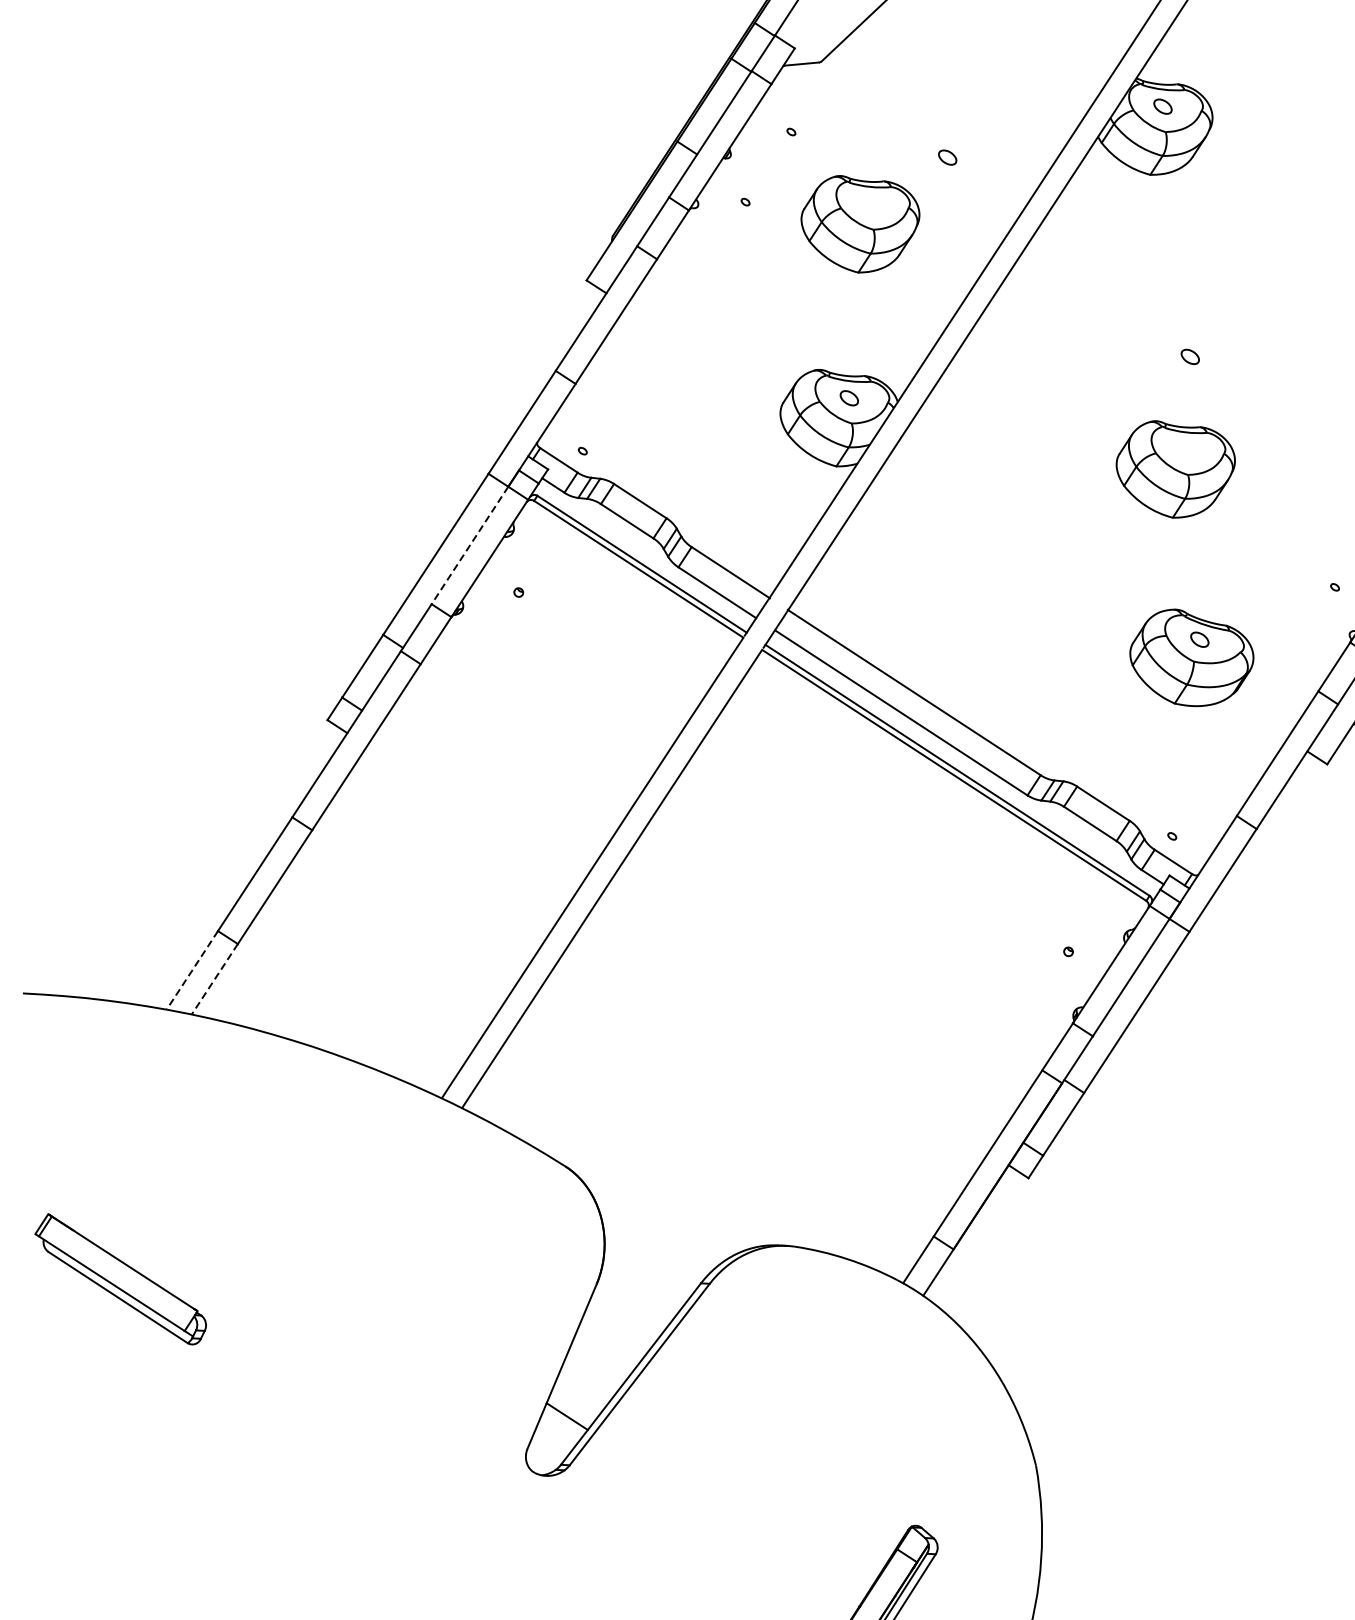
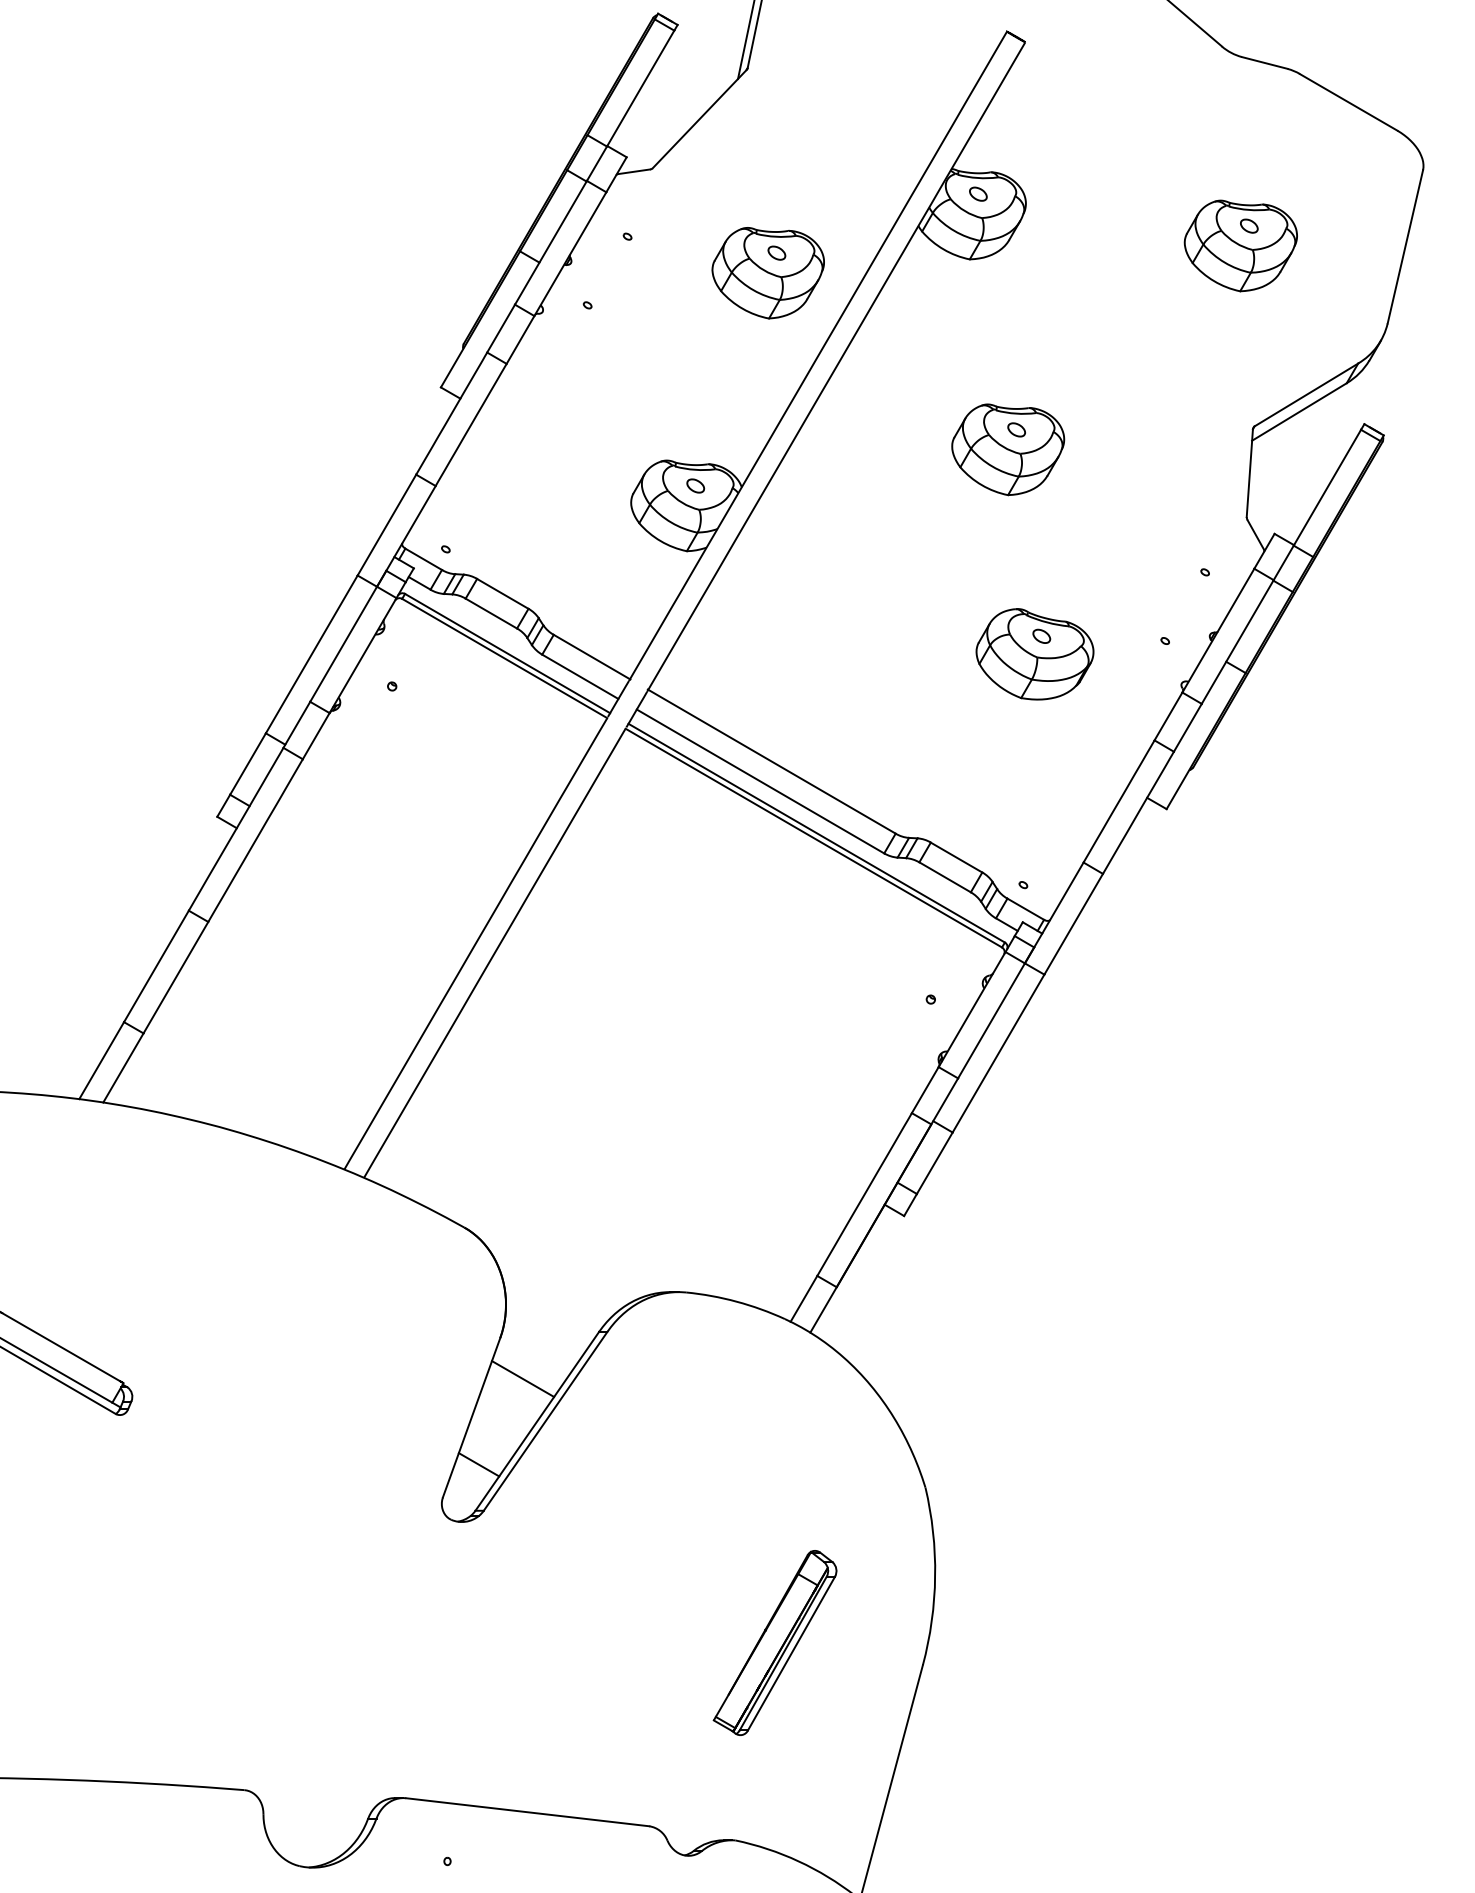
part: (859, 225) -> (767, 273), moved
part: (1175, 469) -> (1008, 449), moved
line: (469, 545) -> (343, 644), dashed -> solid
part: (1191, 658) -> (1034, 654), moved
line: (192, 970) -> (101, 1060), dashed -> solid
line: (214, 979) -> (123, 1068), dashed -> solid
line: (618, 1328) -> (523, 1378), added

